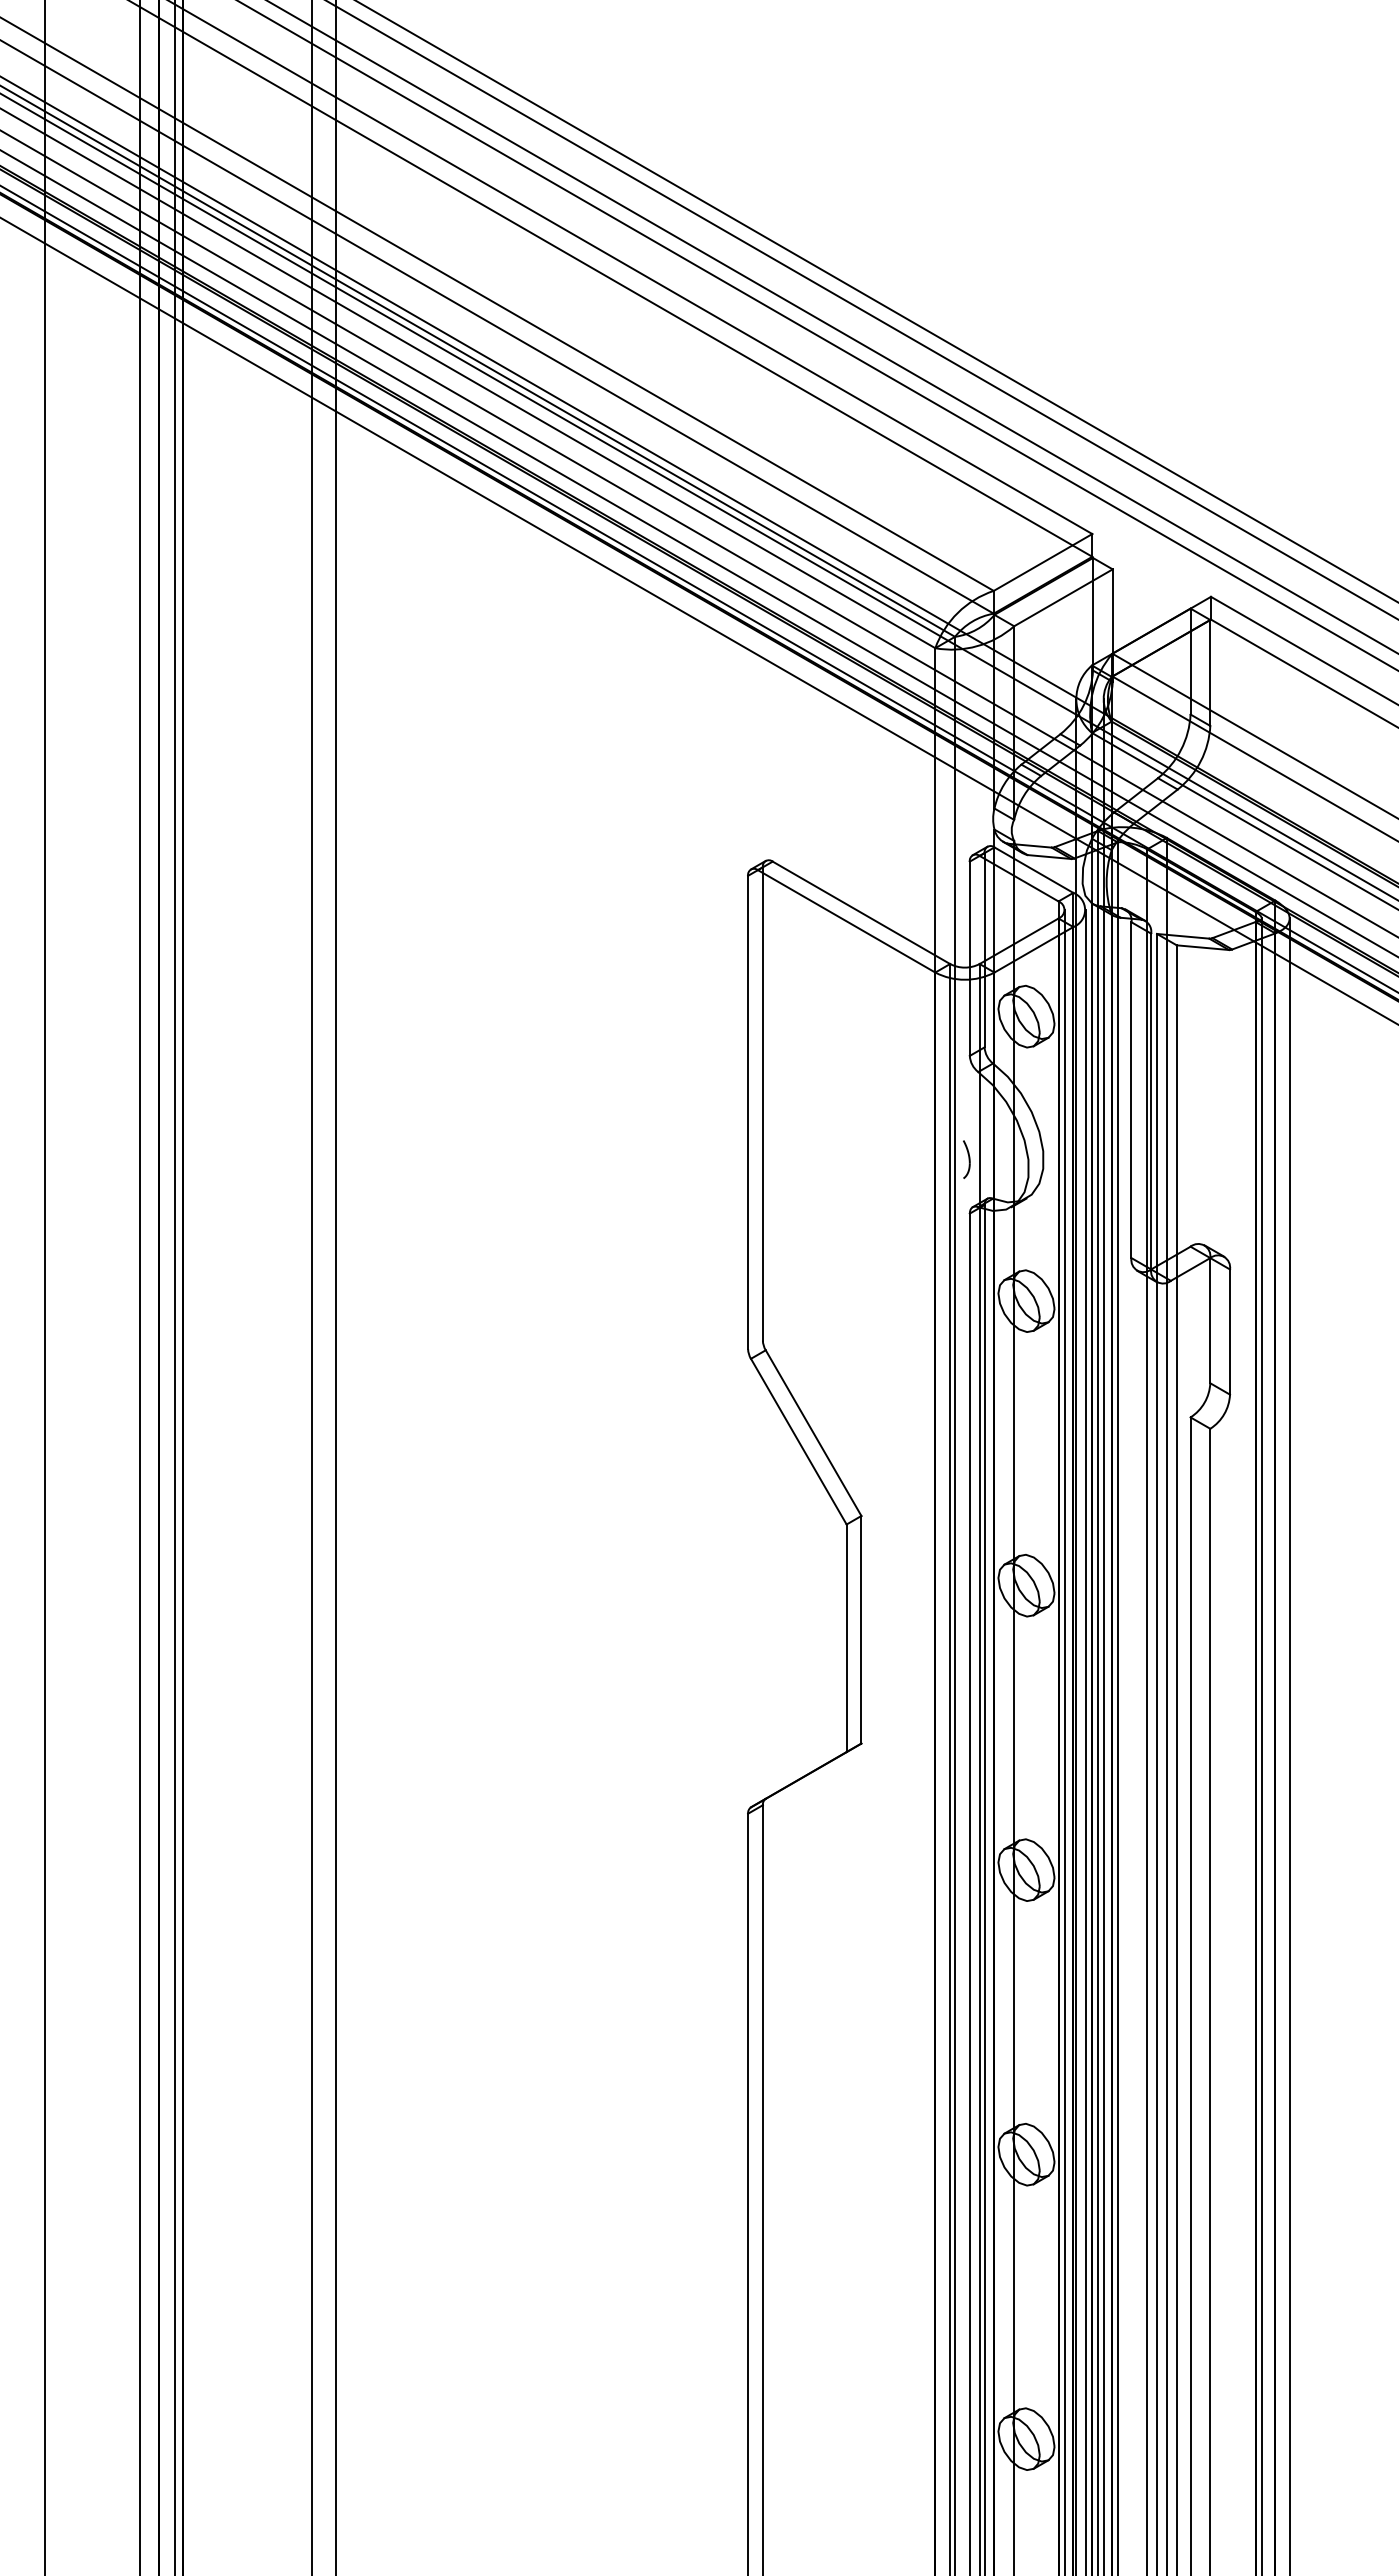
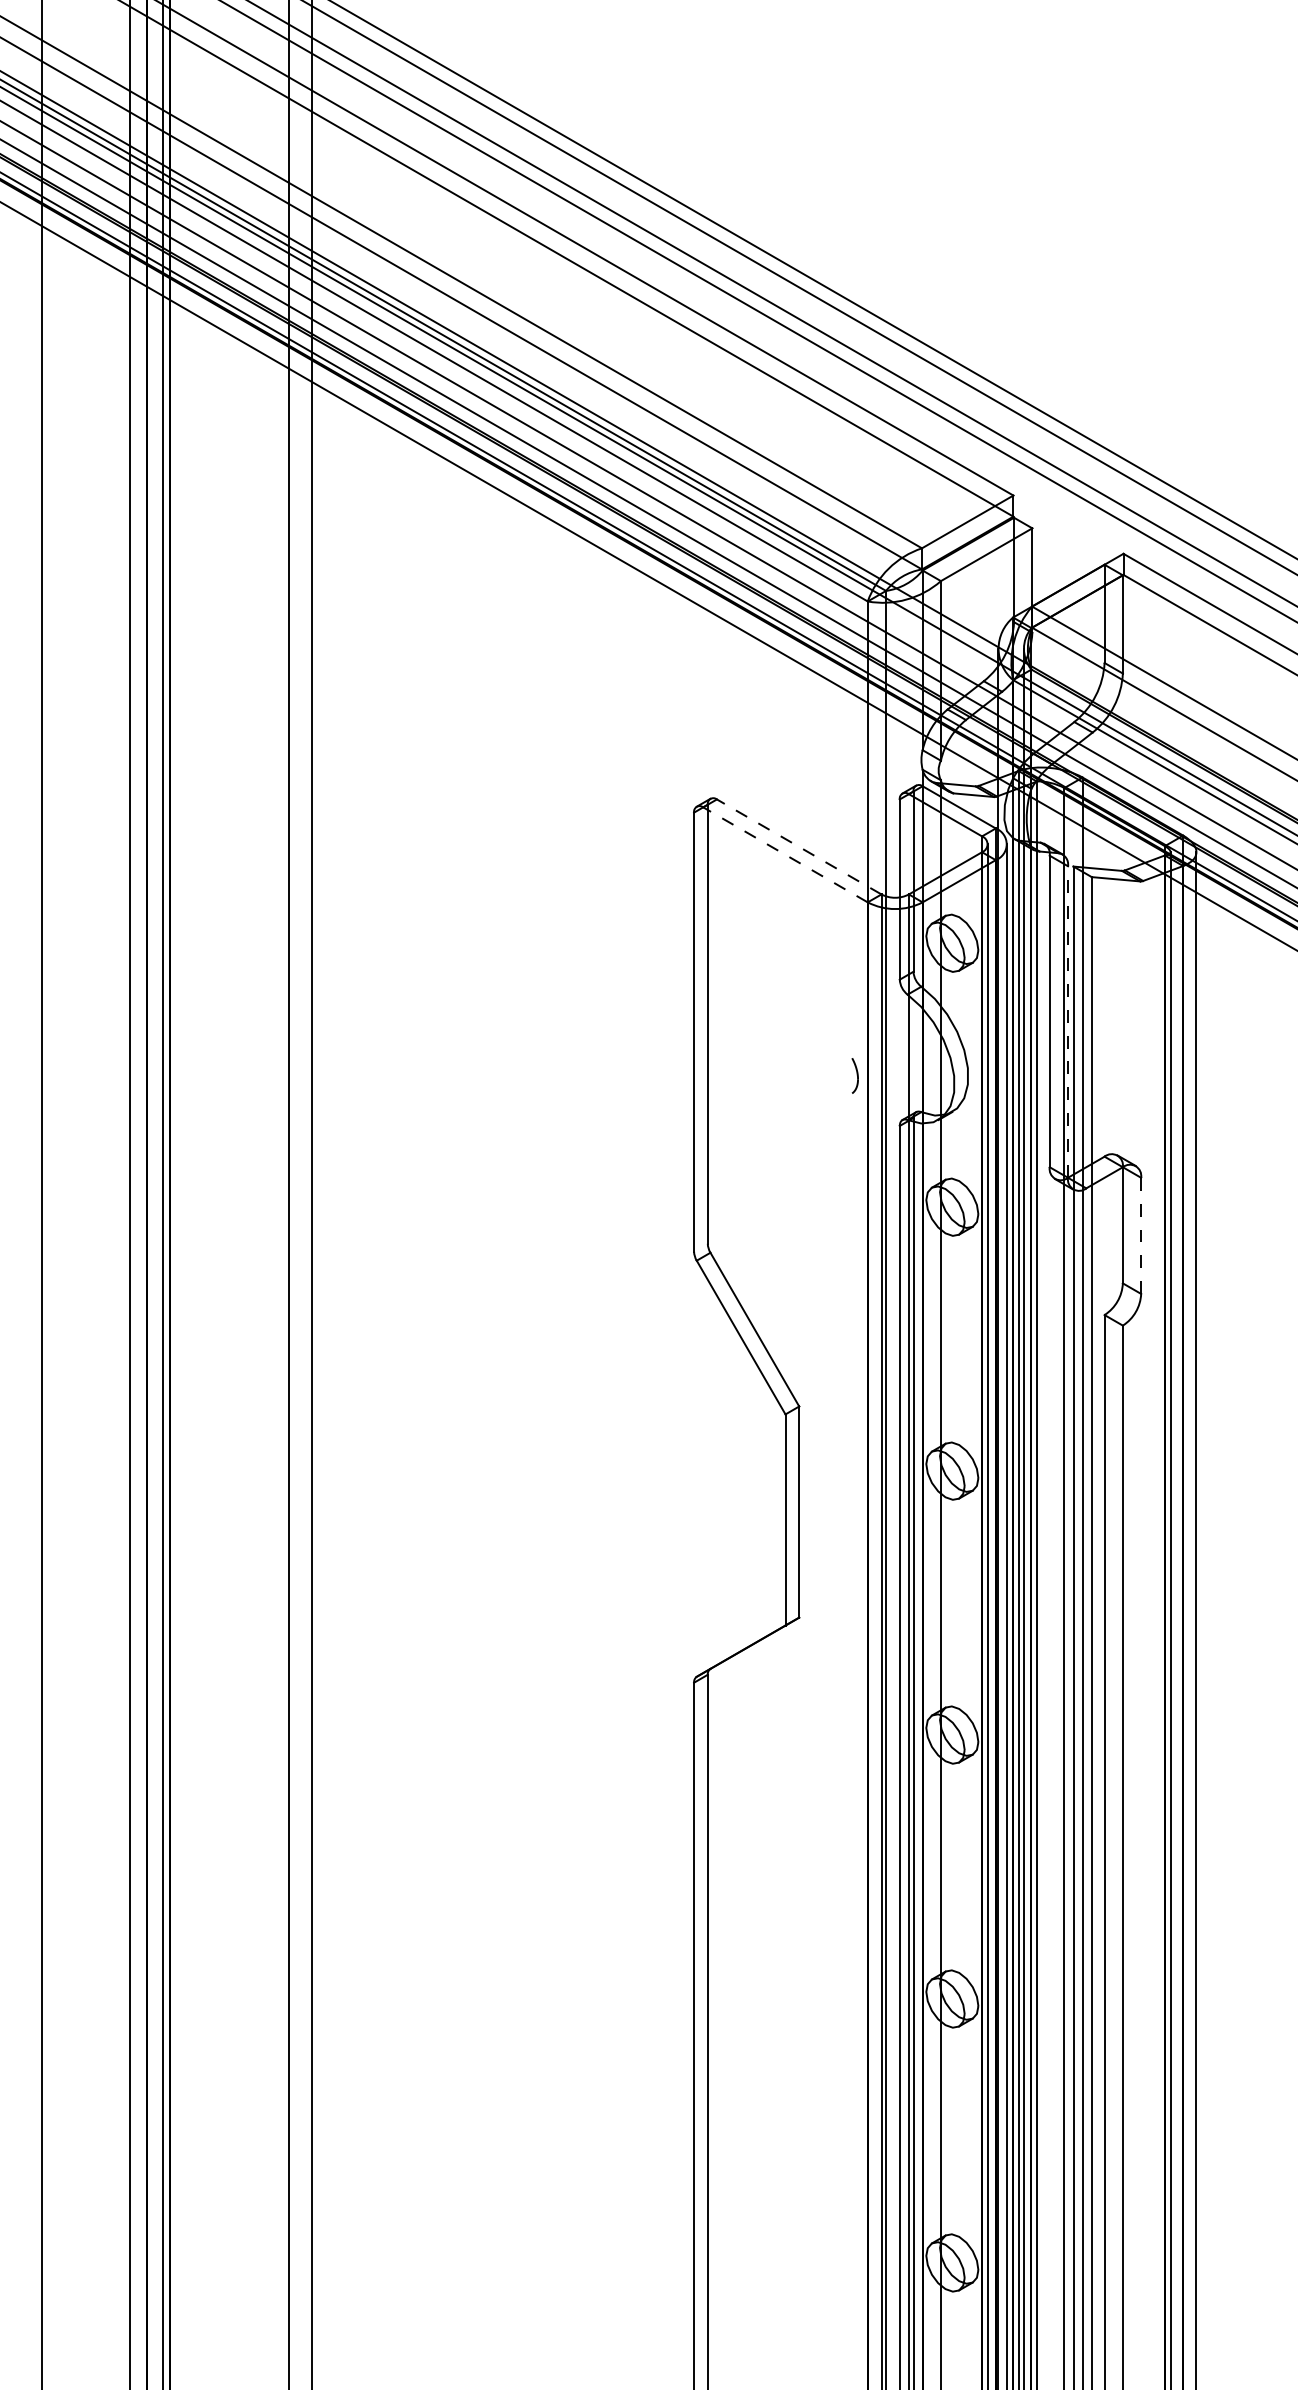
line: (861, 912) -> (799, 846), solid -> dashed
line: (846, 921) -> (785, 854), solid -> dashed
line: (1151, 1101) -> (1068, 1021), solid -> dashed
part: (966, 1159) -> (854, 1075), moved
line: (1230, 1332) -> (1141, 1236), solid -> dashed

